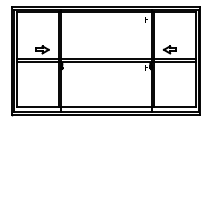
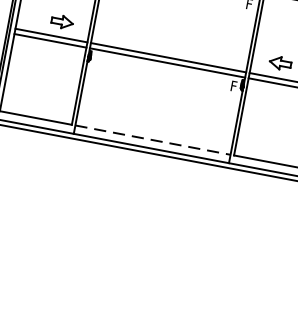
line: (106, 106) -> (153, 139), solid -> dashed

